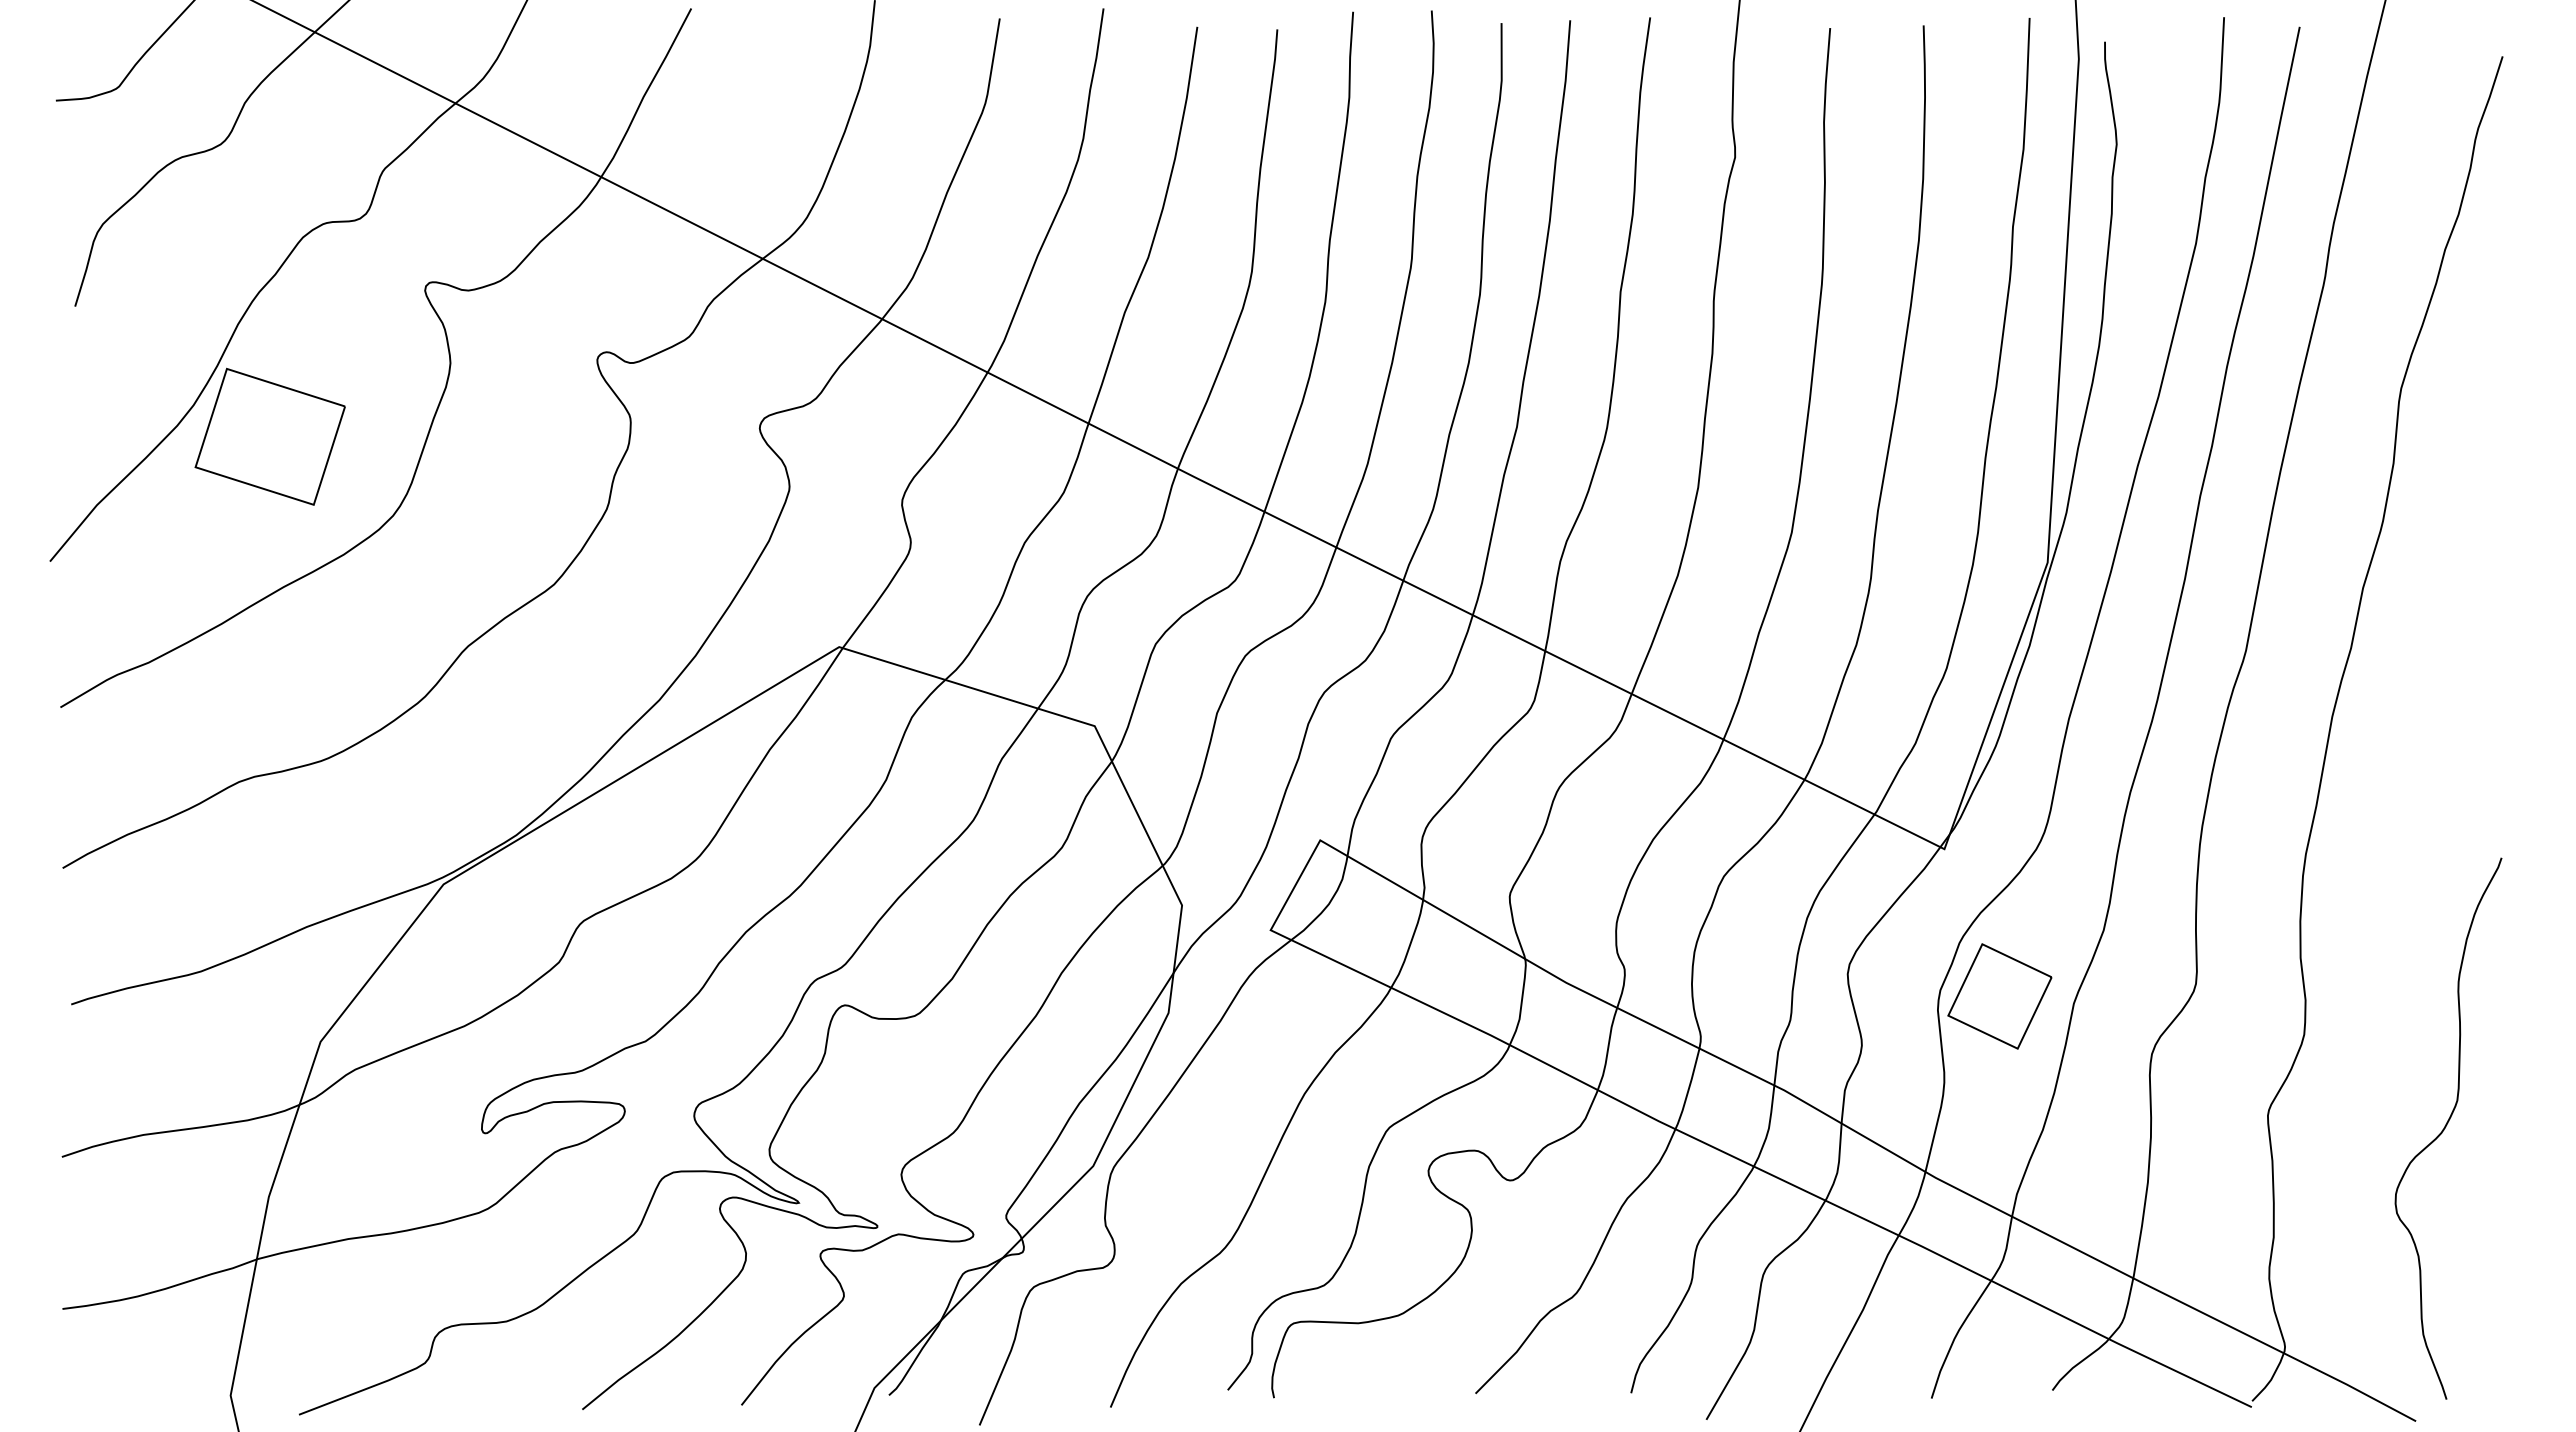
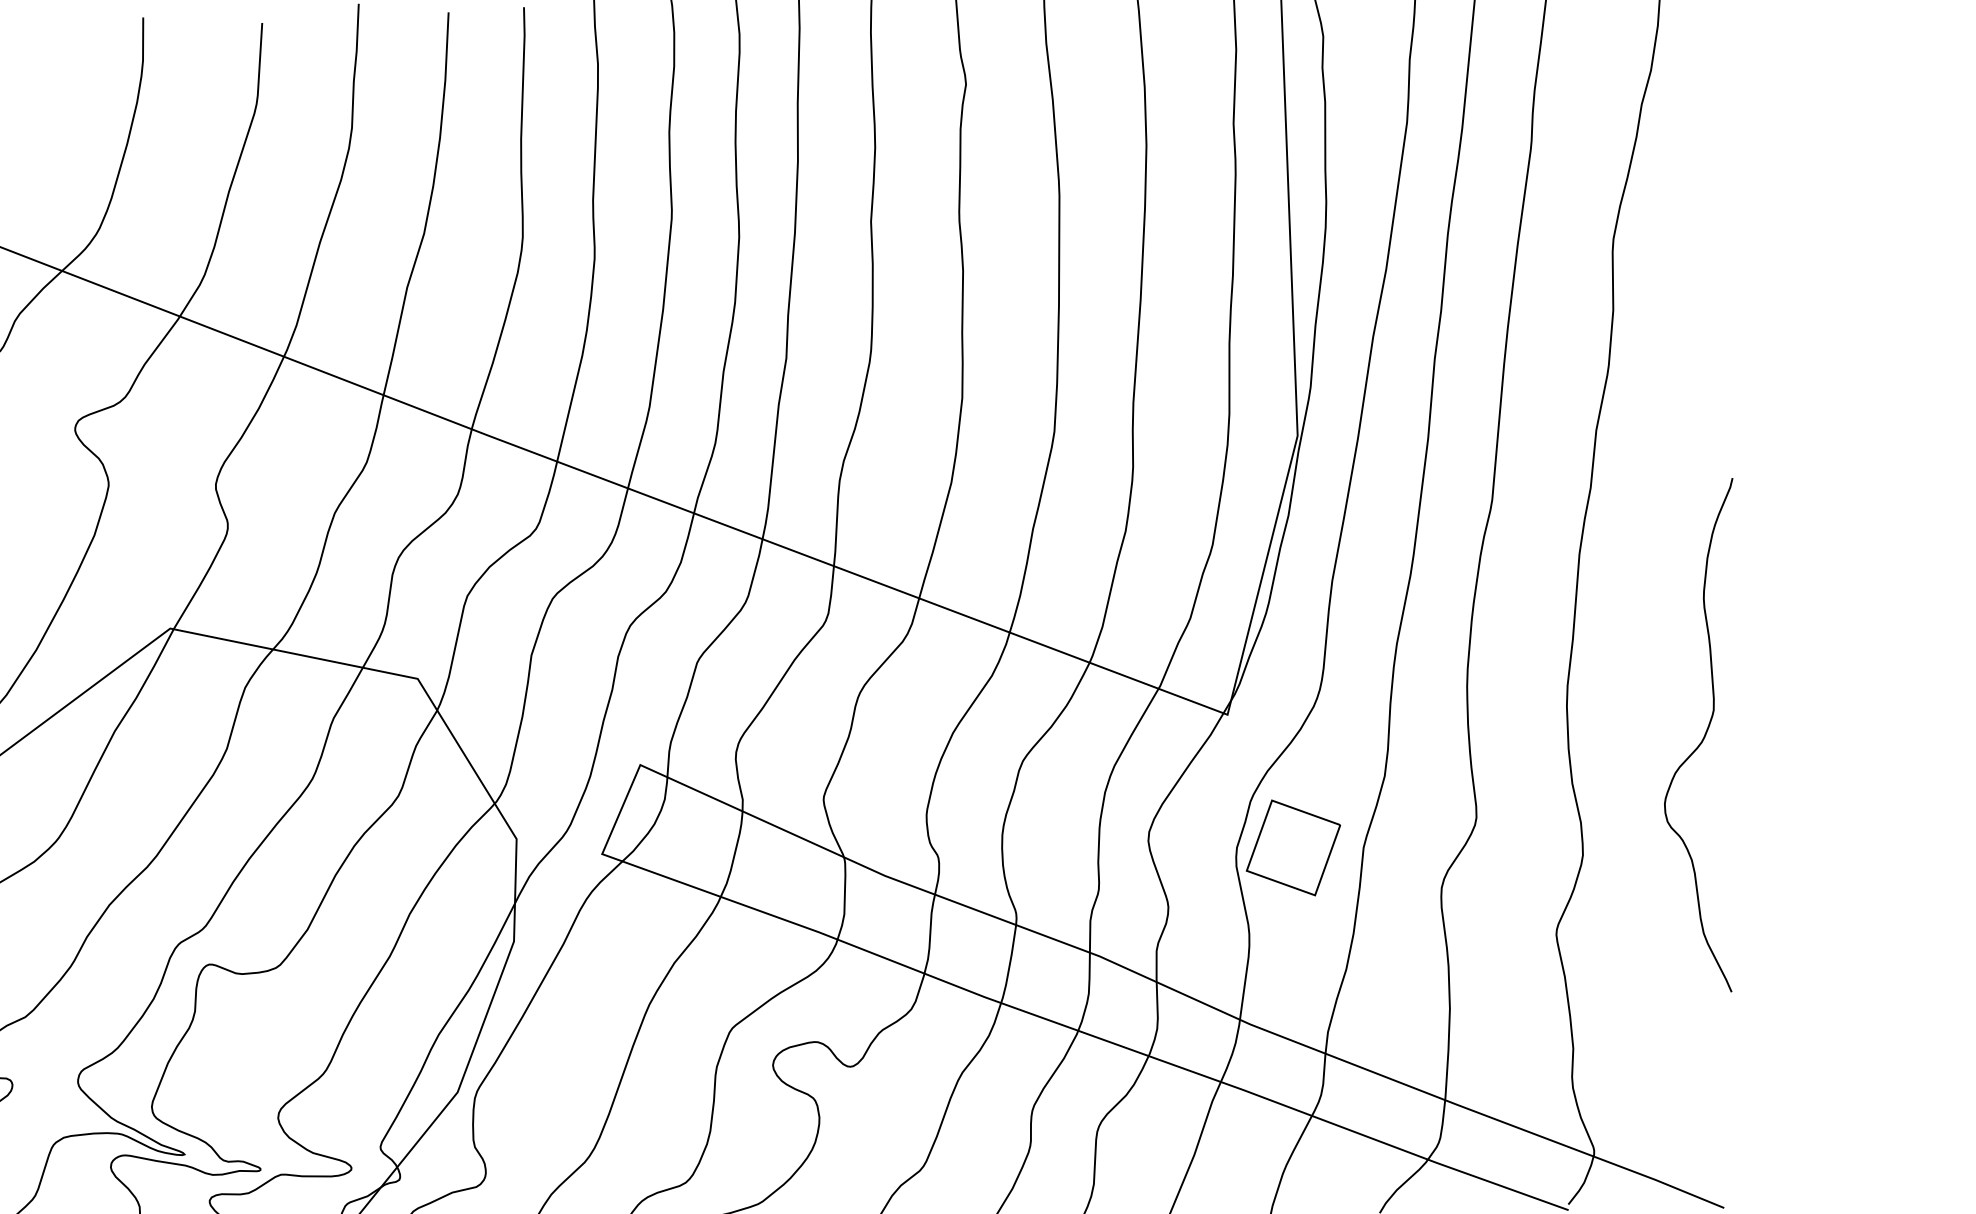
curve: (2446, 1126) -> (1705, 735), moved

